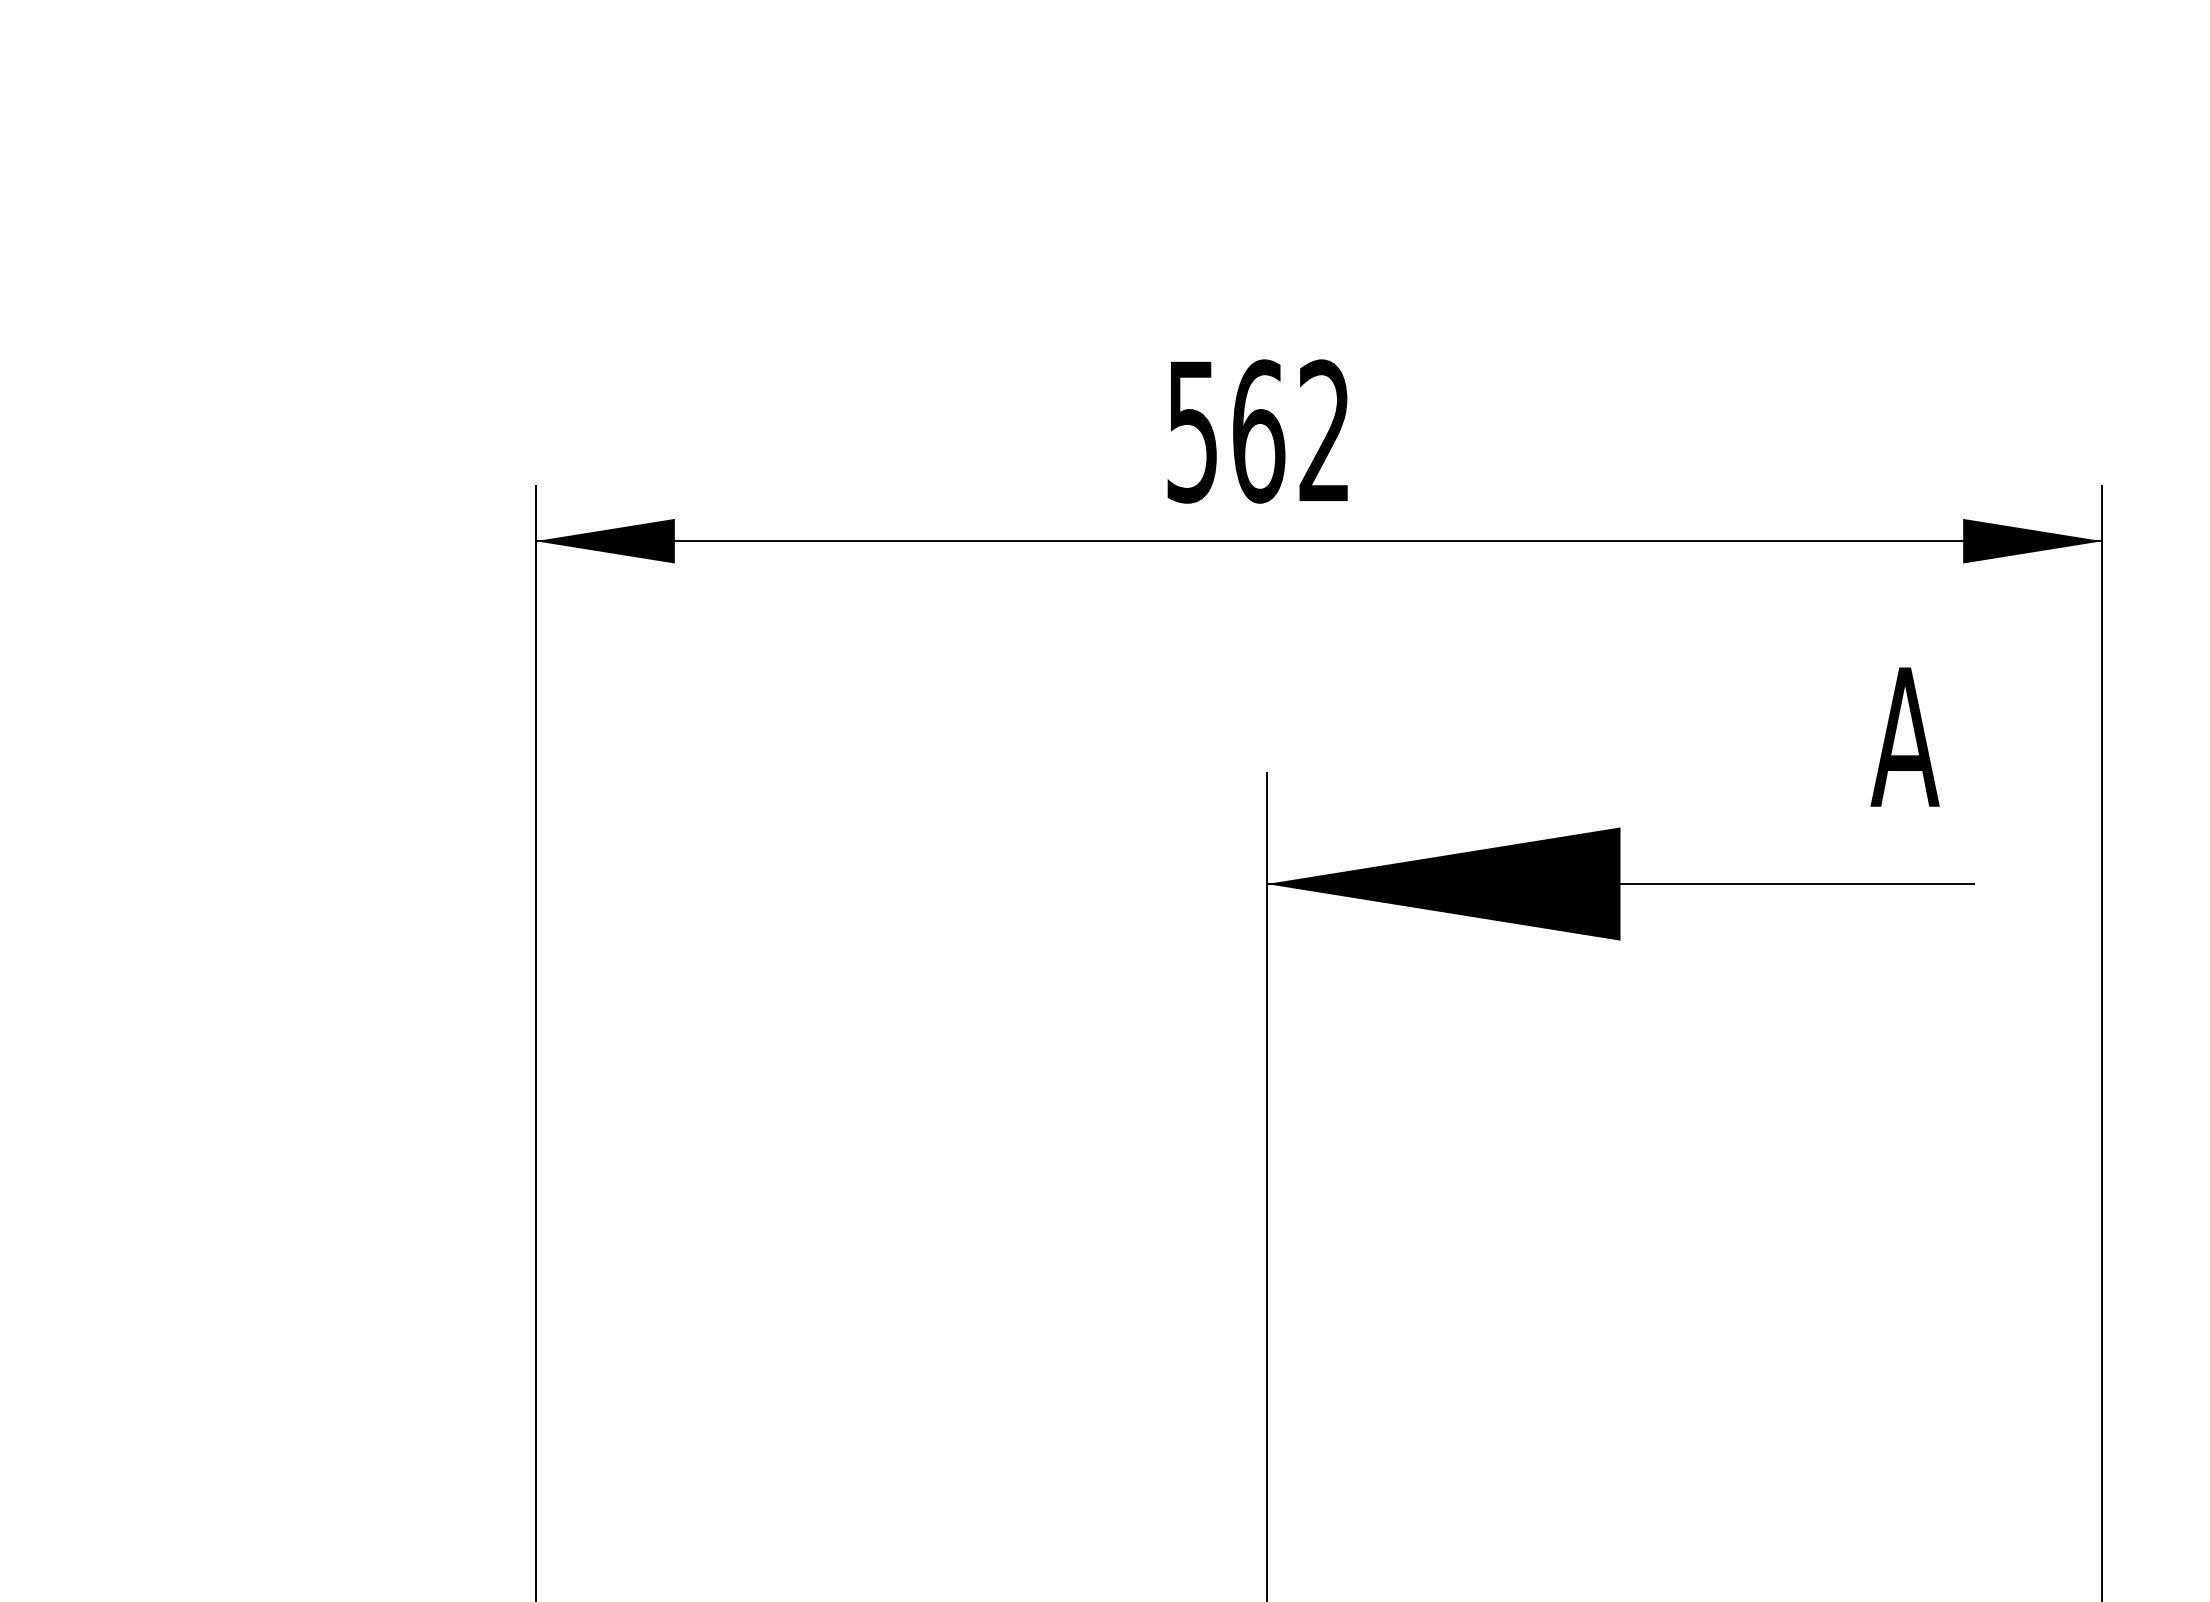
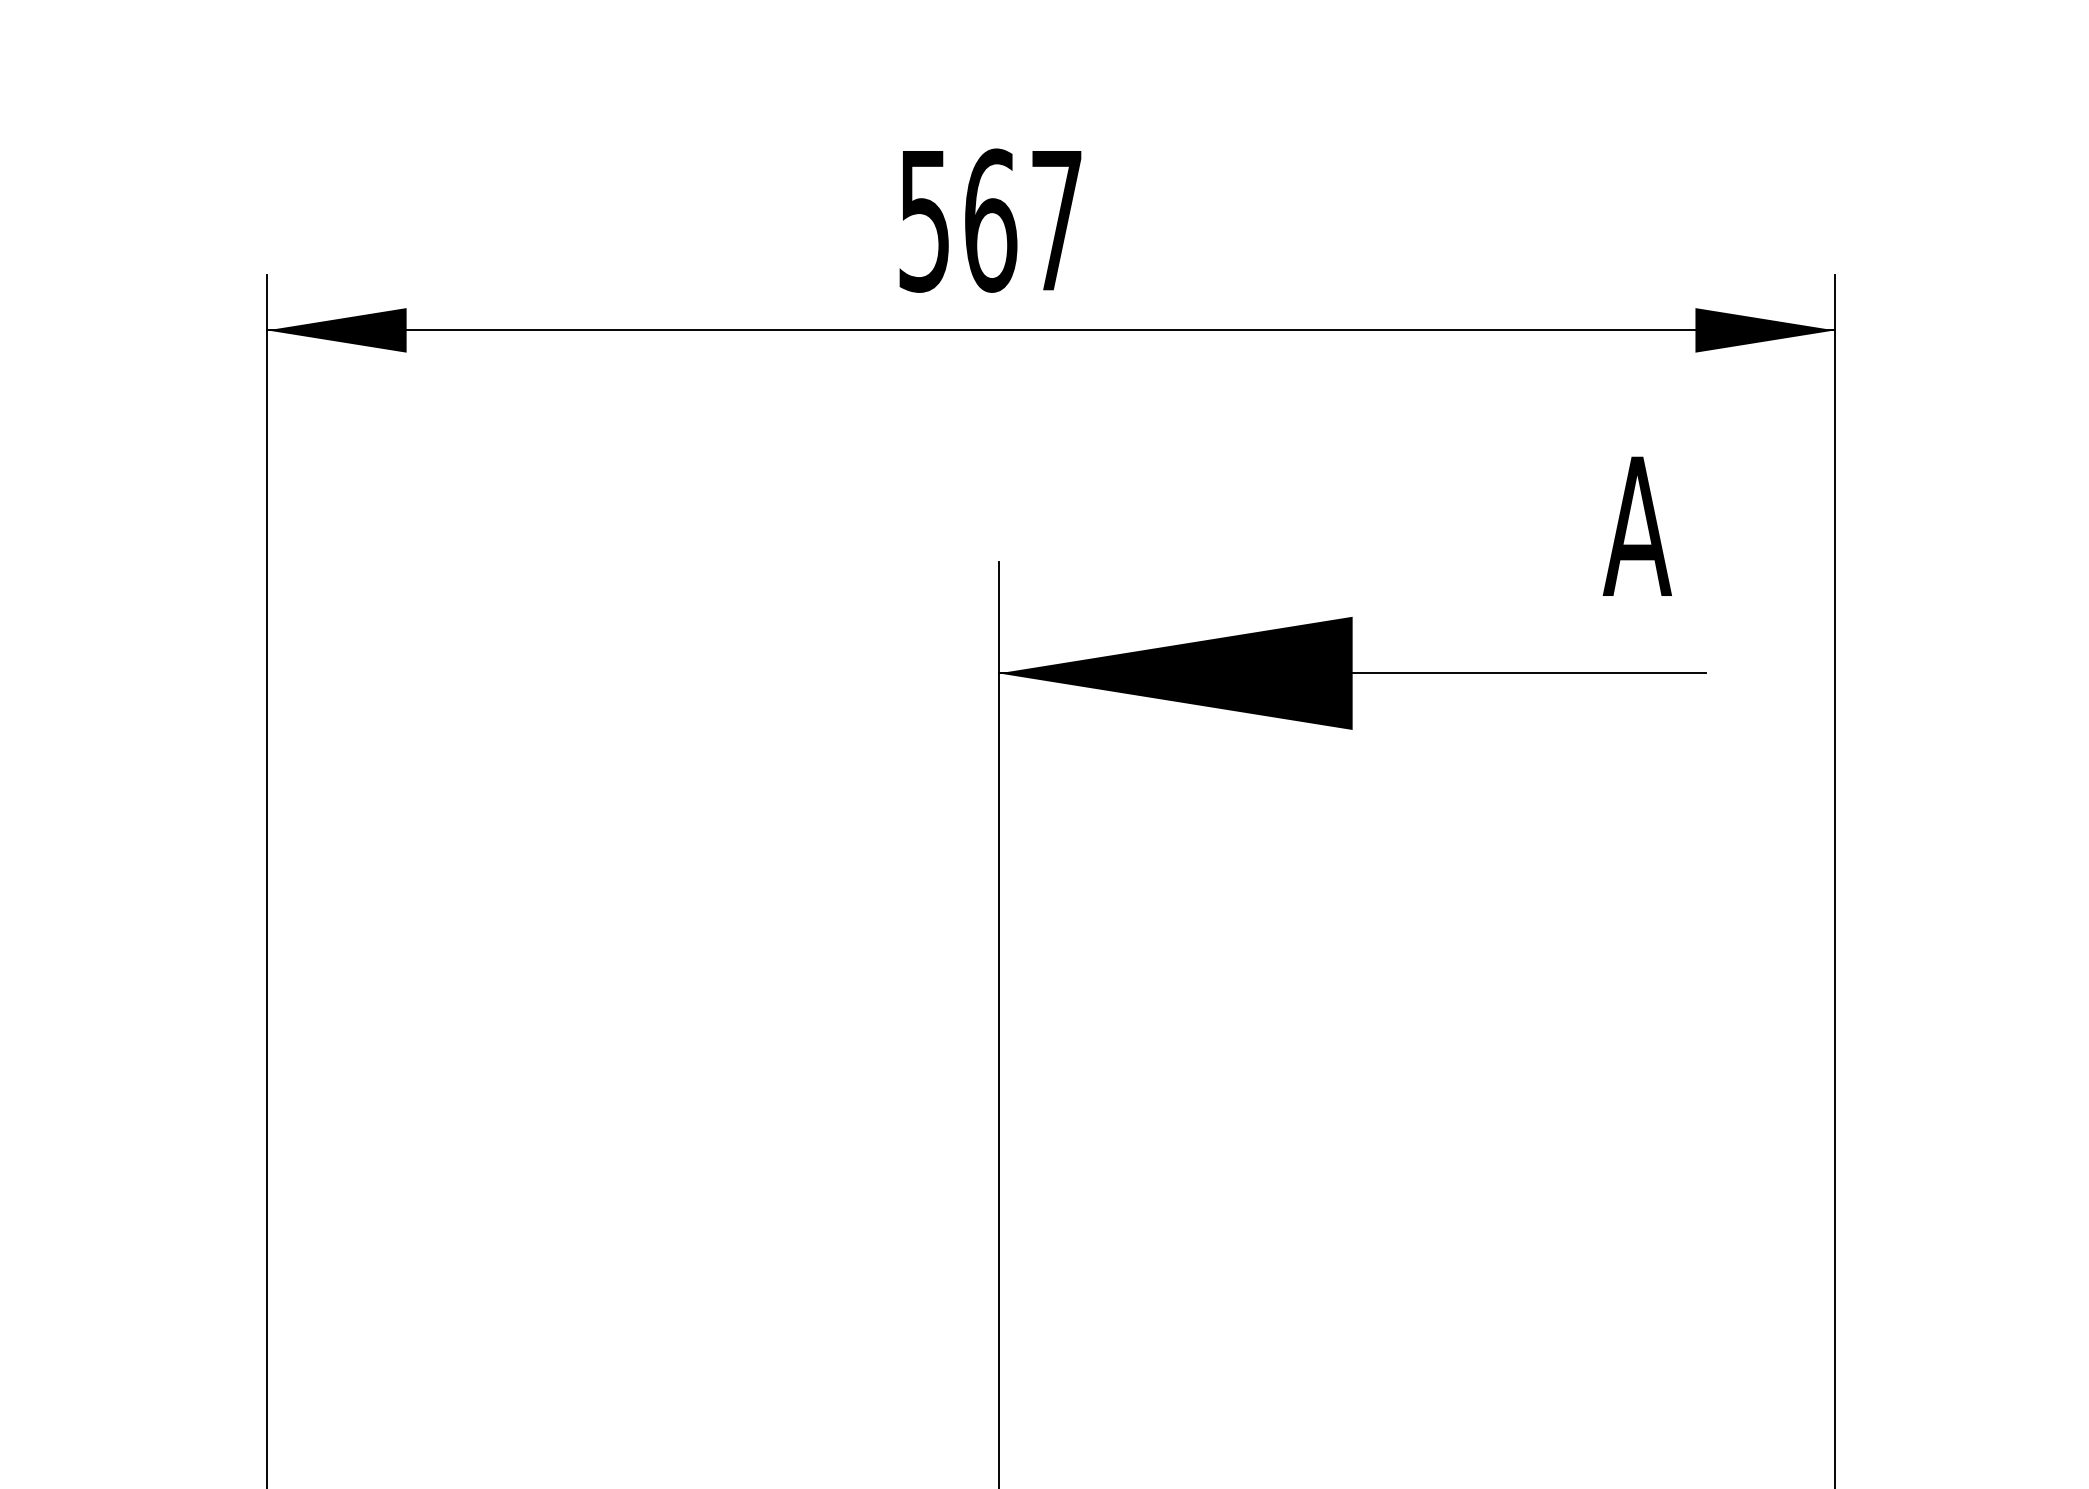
text: (1324, 430) -> (1056, 219), 562 -> 567

